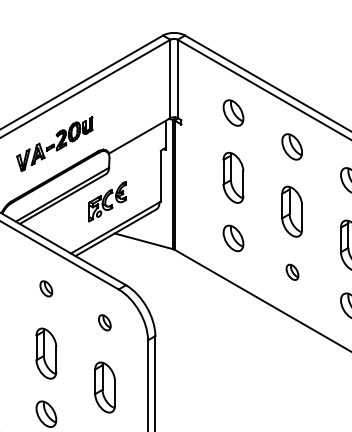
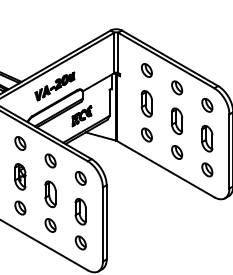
part: (292, 272) -> (177, 152), size x1.67
part: (46, 287) -> (50, 160), size x1.67
part: (104, 322) -> (80, 178), size x1.67

